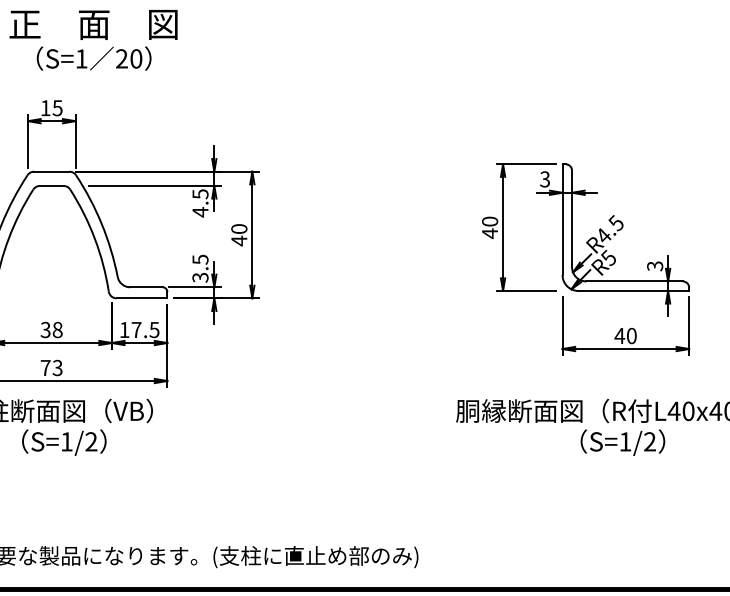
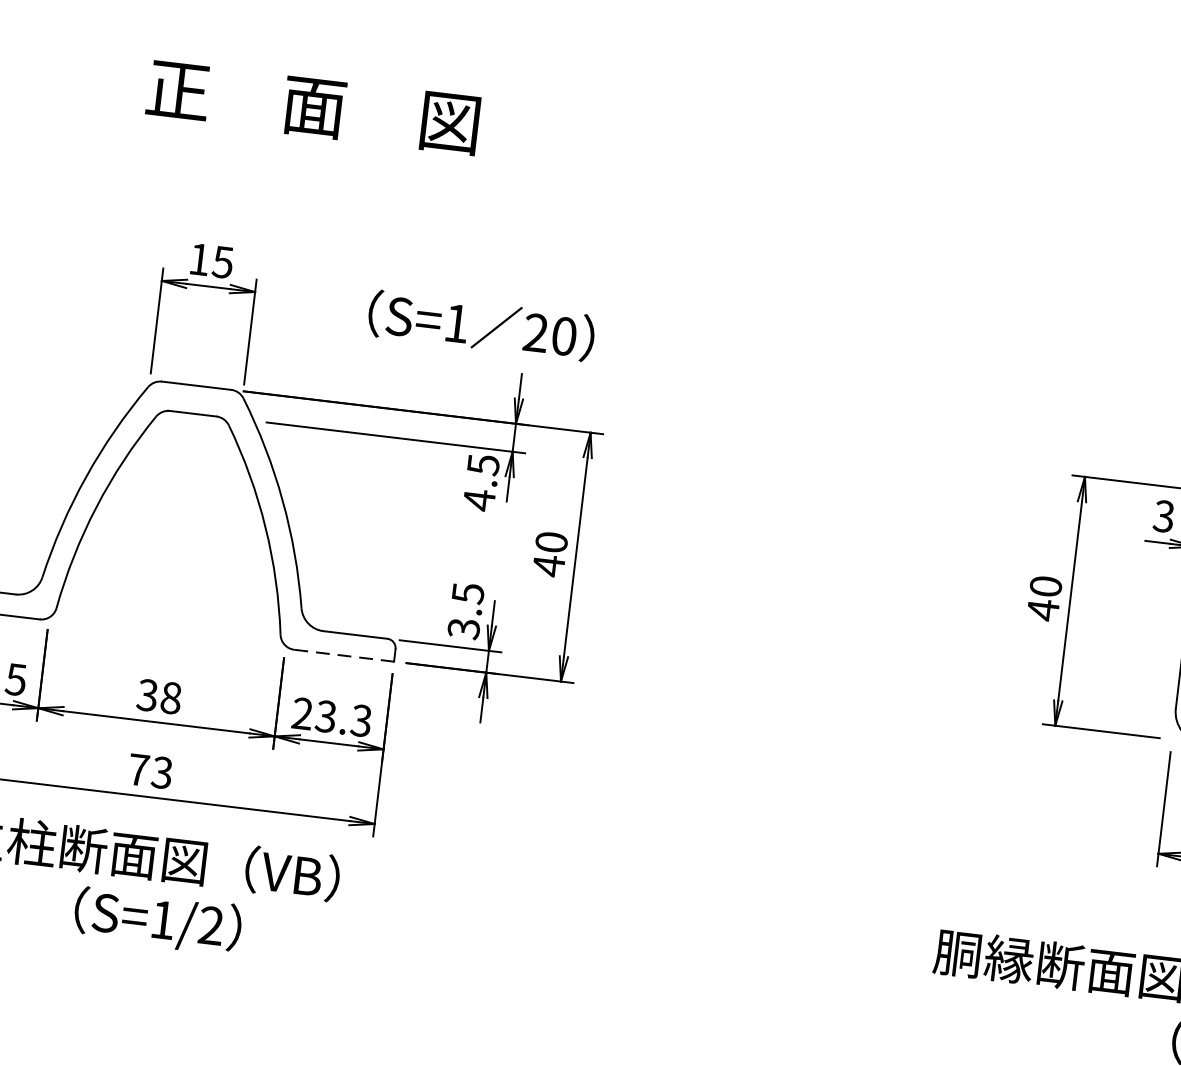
text: (93, 58) -> (480, 325), moved
line: (142, 298) -> (345, 656), solid -> dashed
text: (139, 329) -> (331, 716), 17.5 -> 23.3

